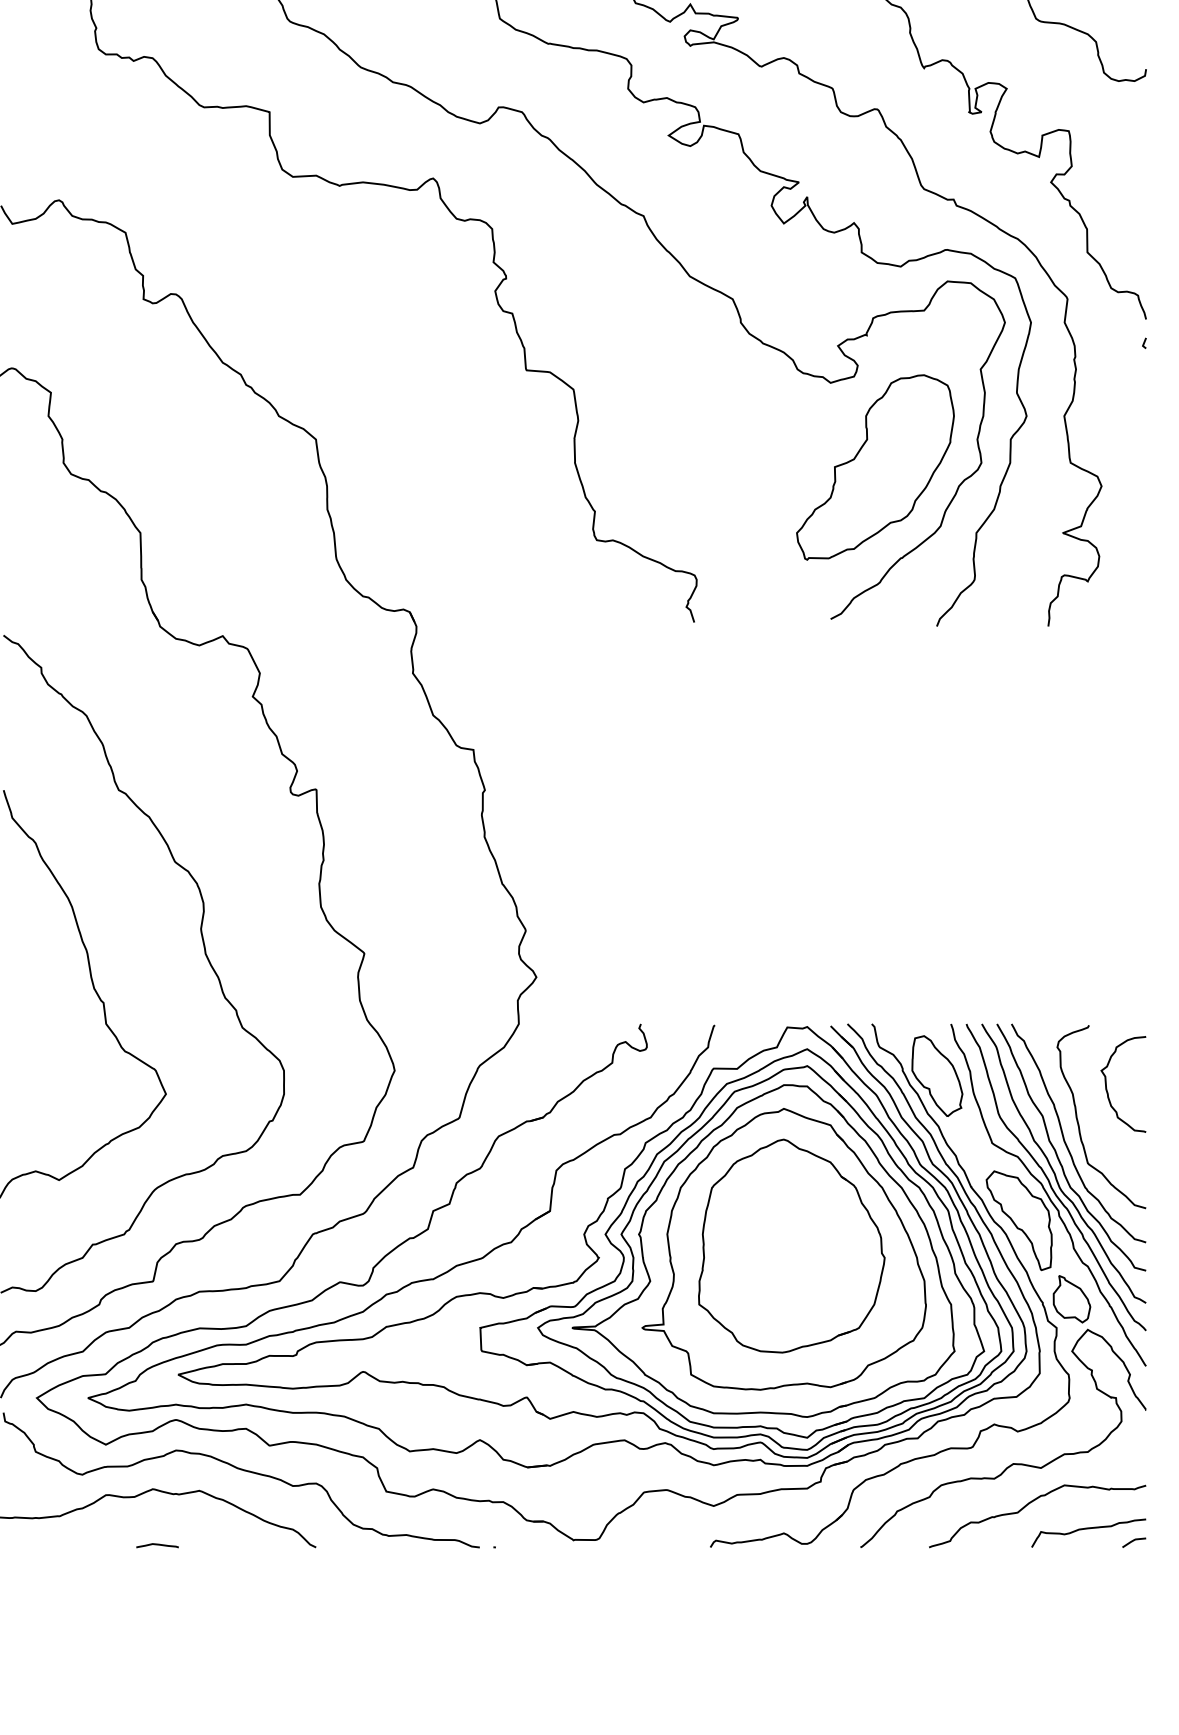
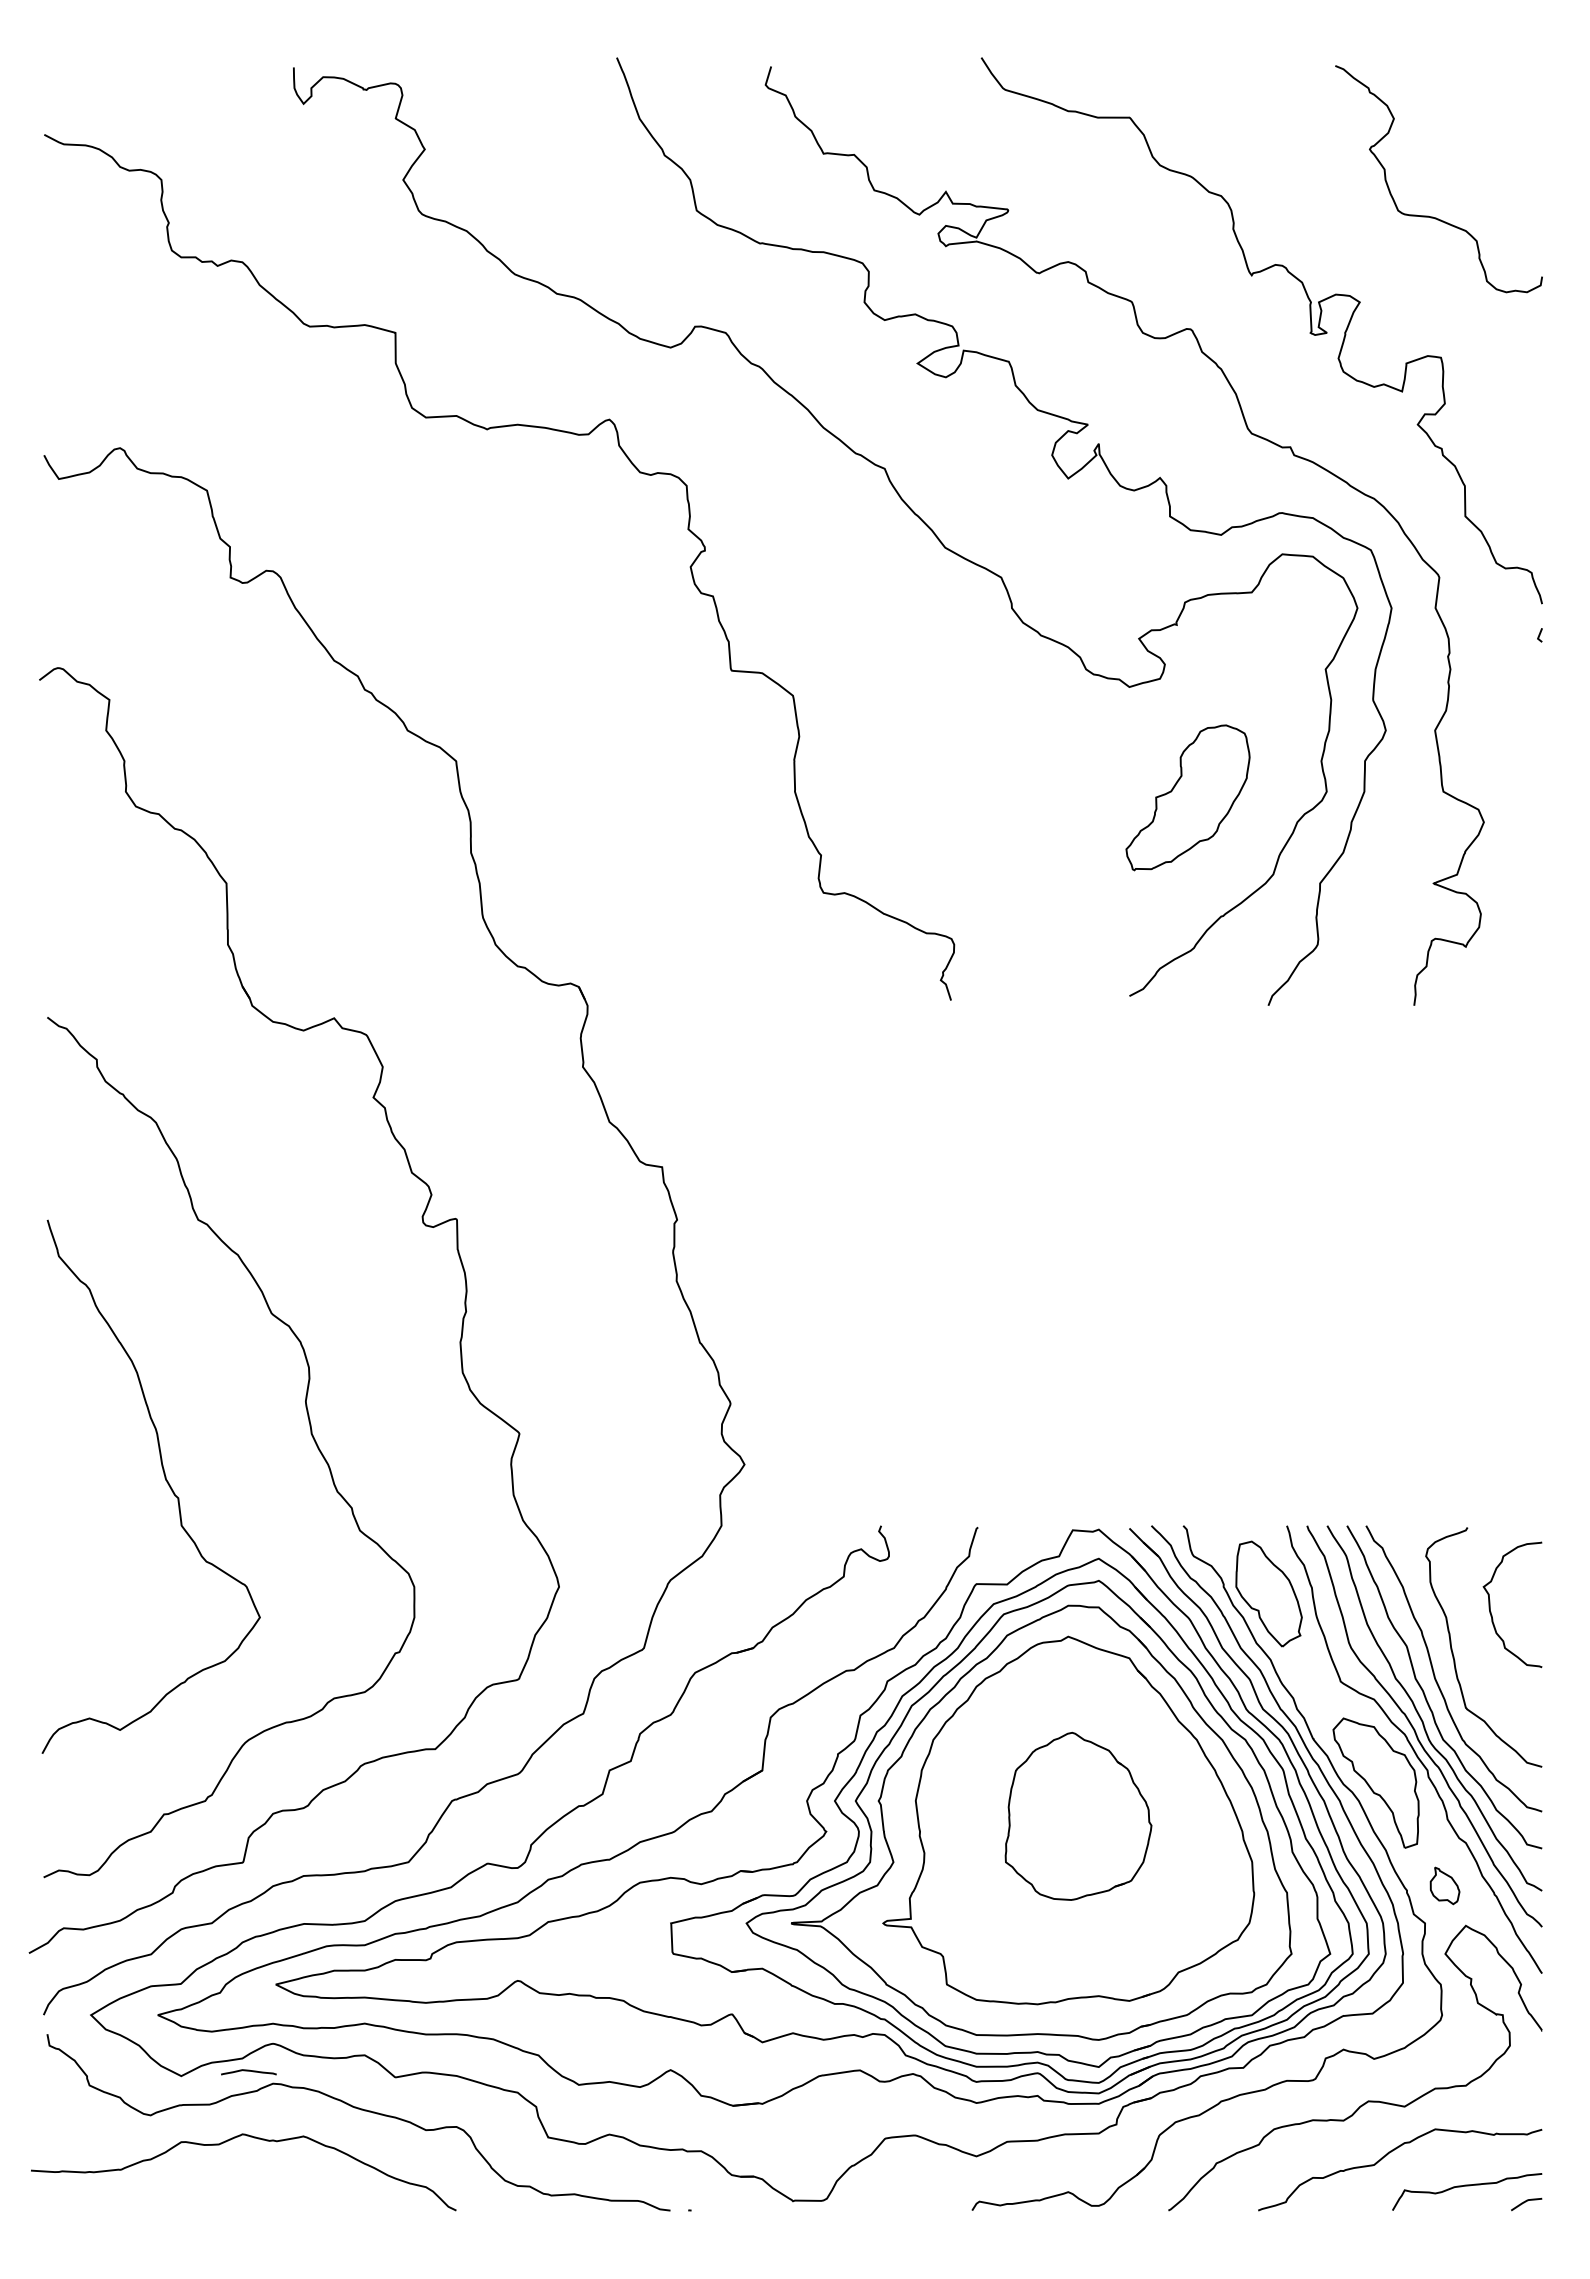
part: (875, 467) -> (1187, 797), size x0.6
part: (791, 1246) -> (1078, 1816), size x0.6
part: (1071, 1298) -> (1444, 1885), size x0.6
curve: (157, 1545) -> (248, 2071), moved

